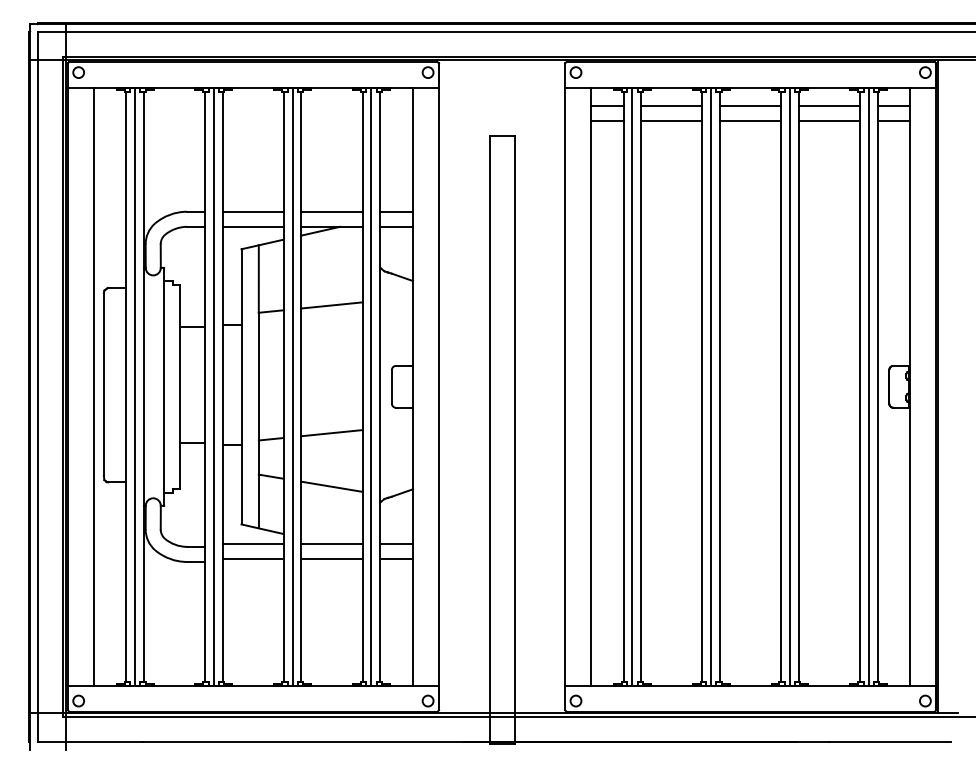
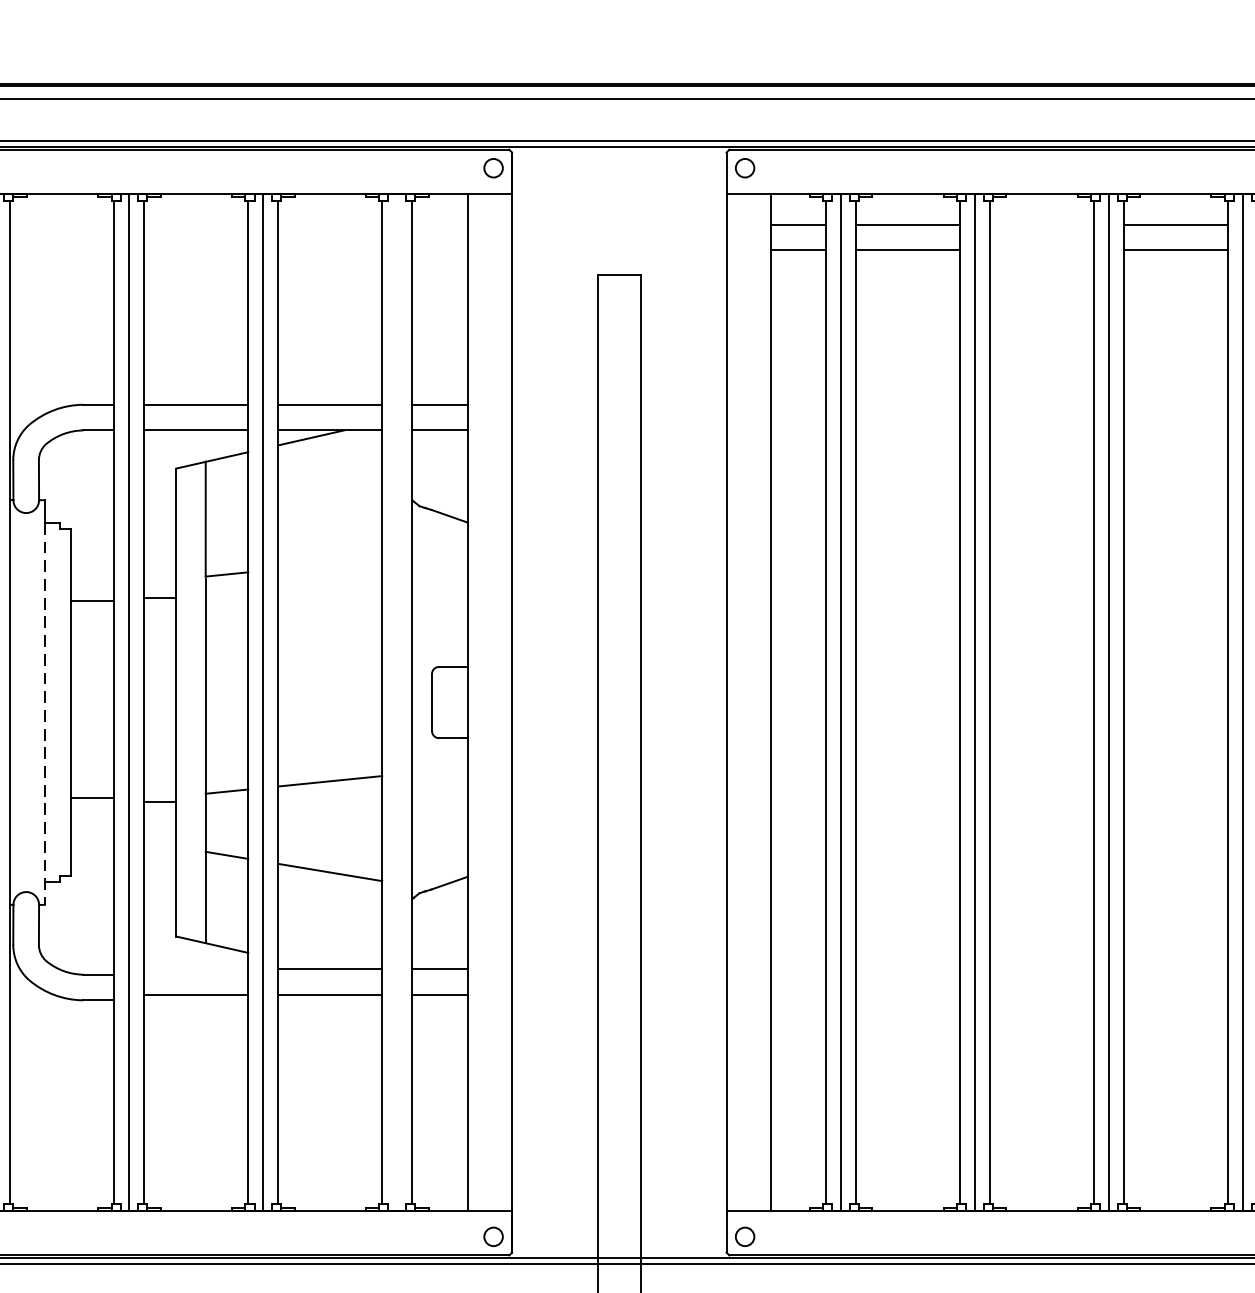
line: (750, 106) -> (1041, 225), removed
line: (750, 120) -> (1041, 249), removed
line: (331, 305) -> (329, 564), removed
line: (371, 386) -> (397, 701), removed
line: (164, 394) -> (45, 715), solid -> dashed
line: (252, 543) -> (194, 968), removed

